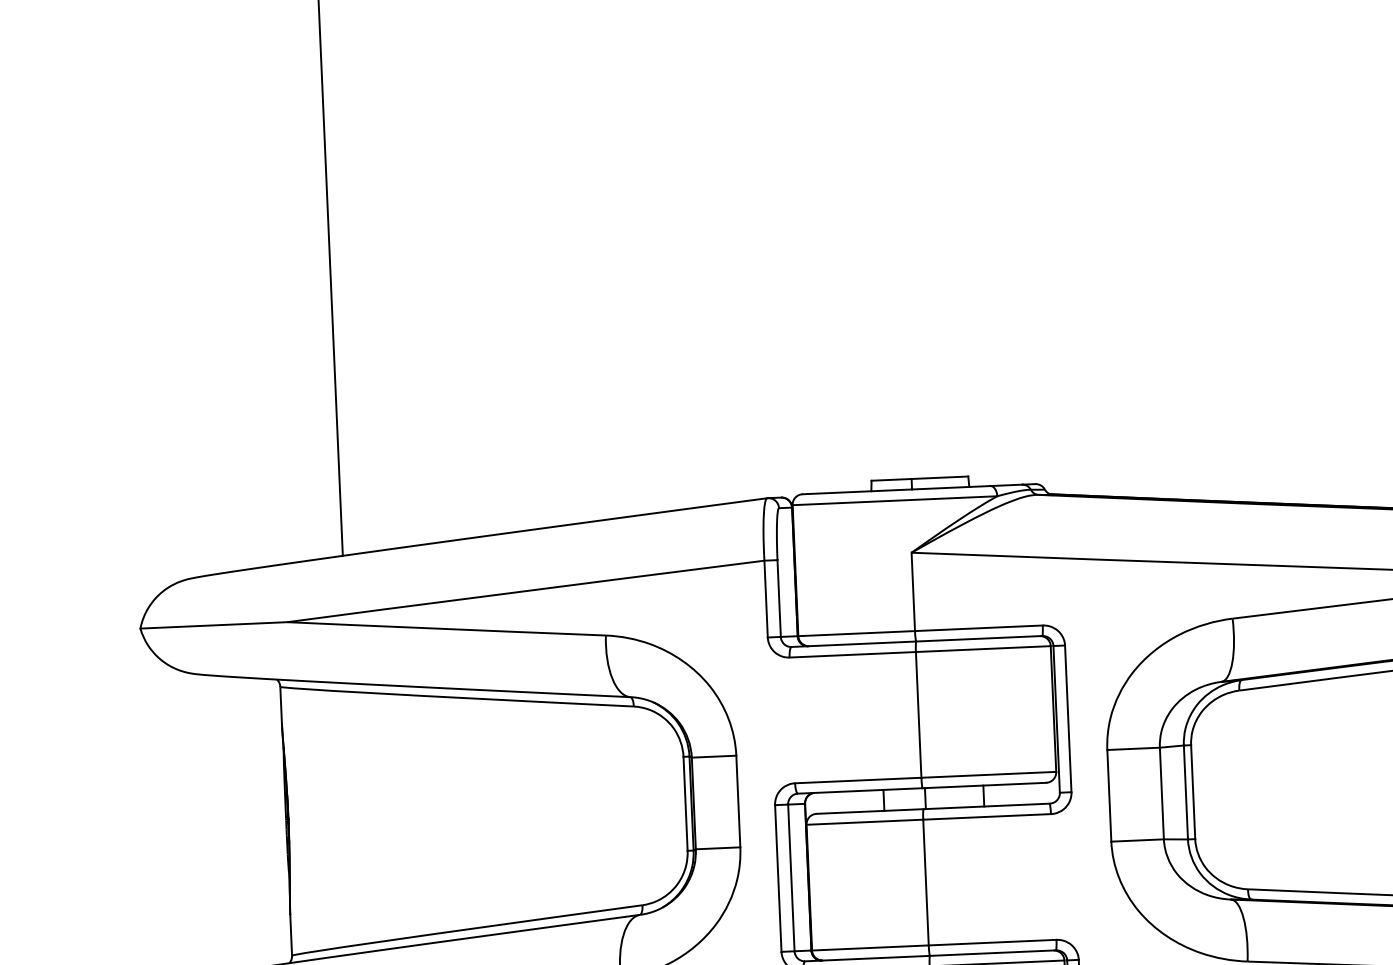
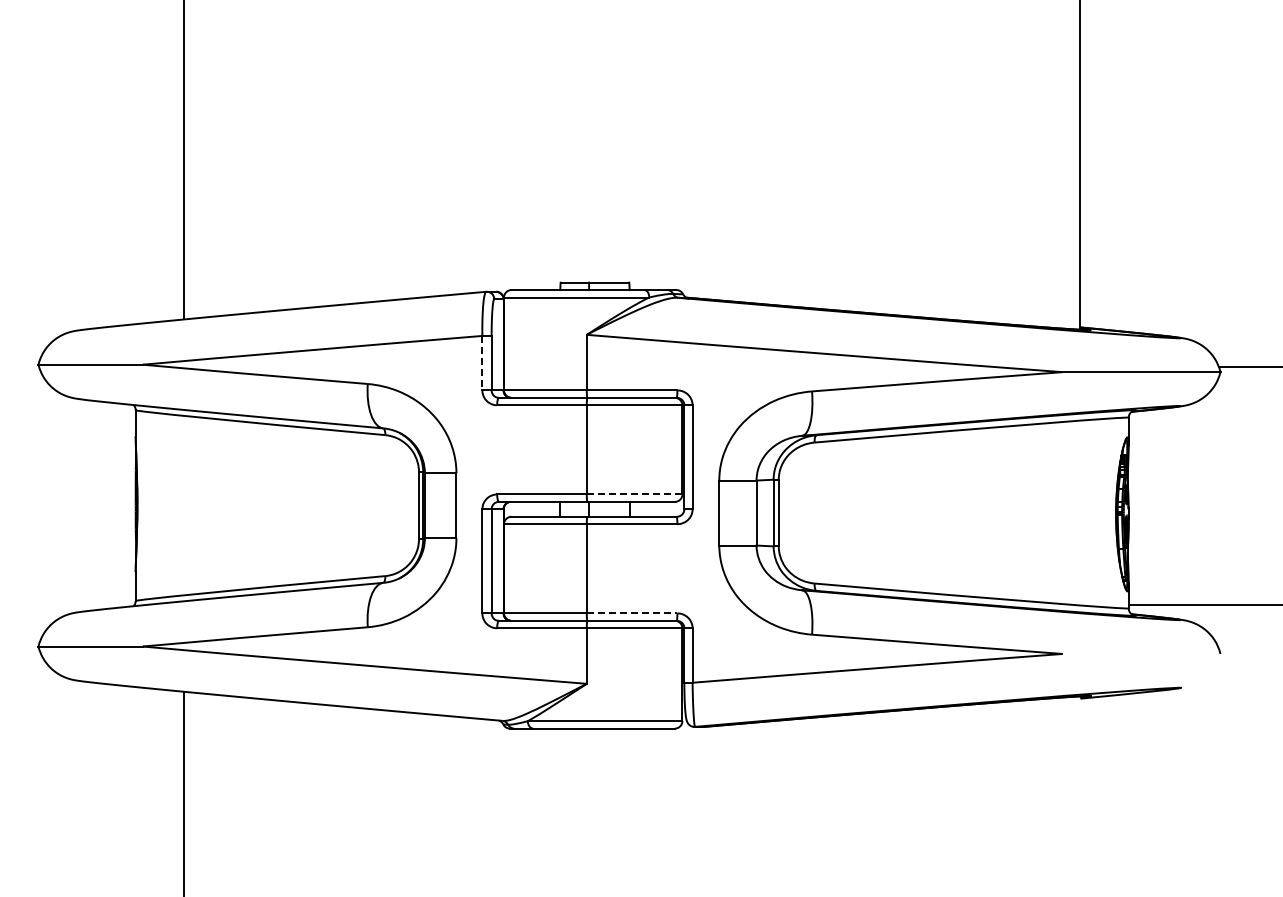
line: (766, 599) -> (482, 363), solid -> dashed
line: (988, 774) -> (634, 494), solid -> dashed
line: (993, 942) -> (632, 613), solid -> dashed

